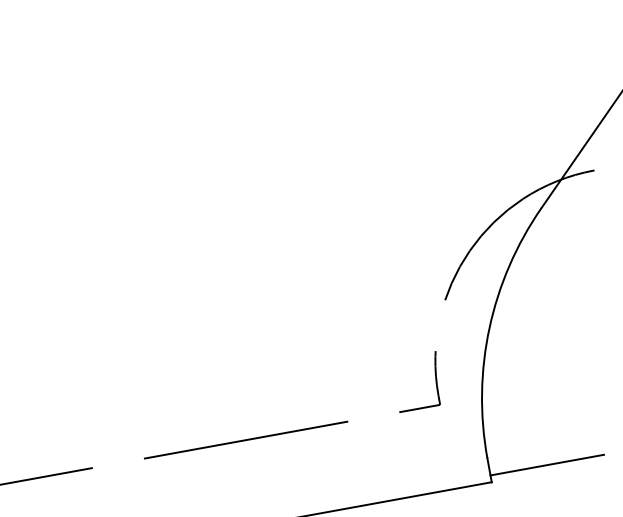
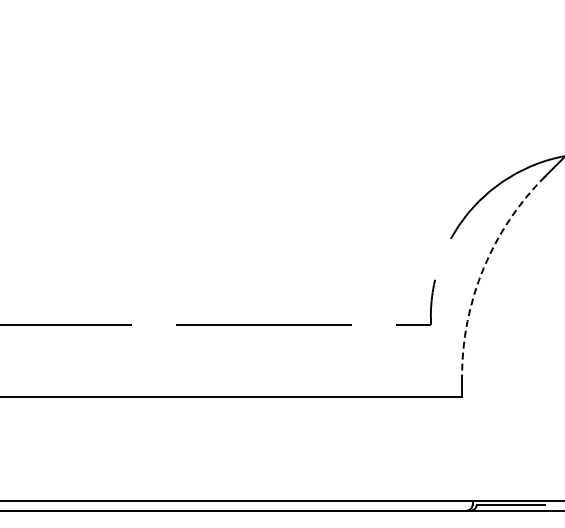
arc: (489, 327) -> (483, 268), solid -> dashed
line: (546, 465) -> (510, 391), removed

